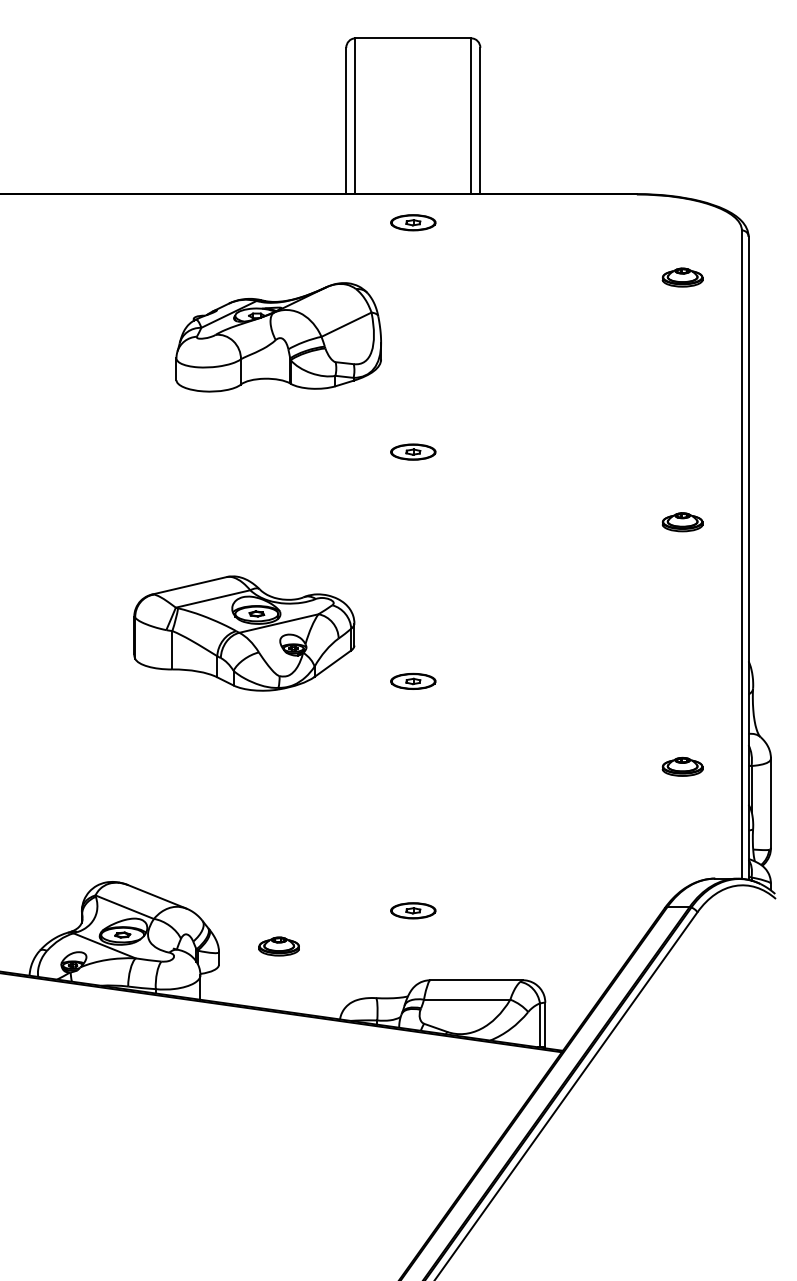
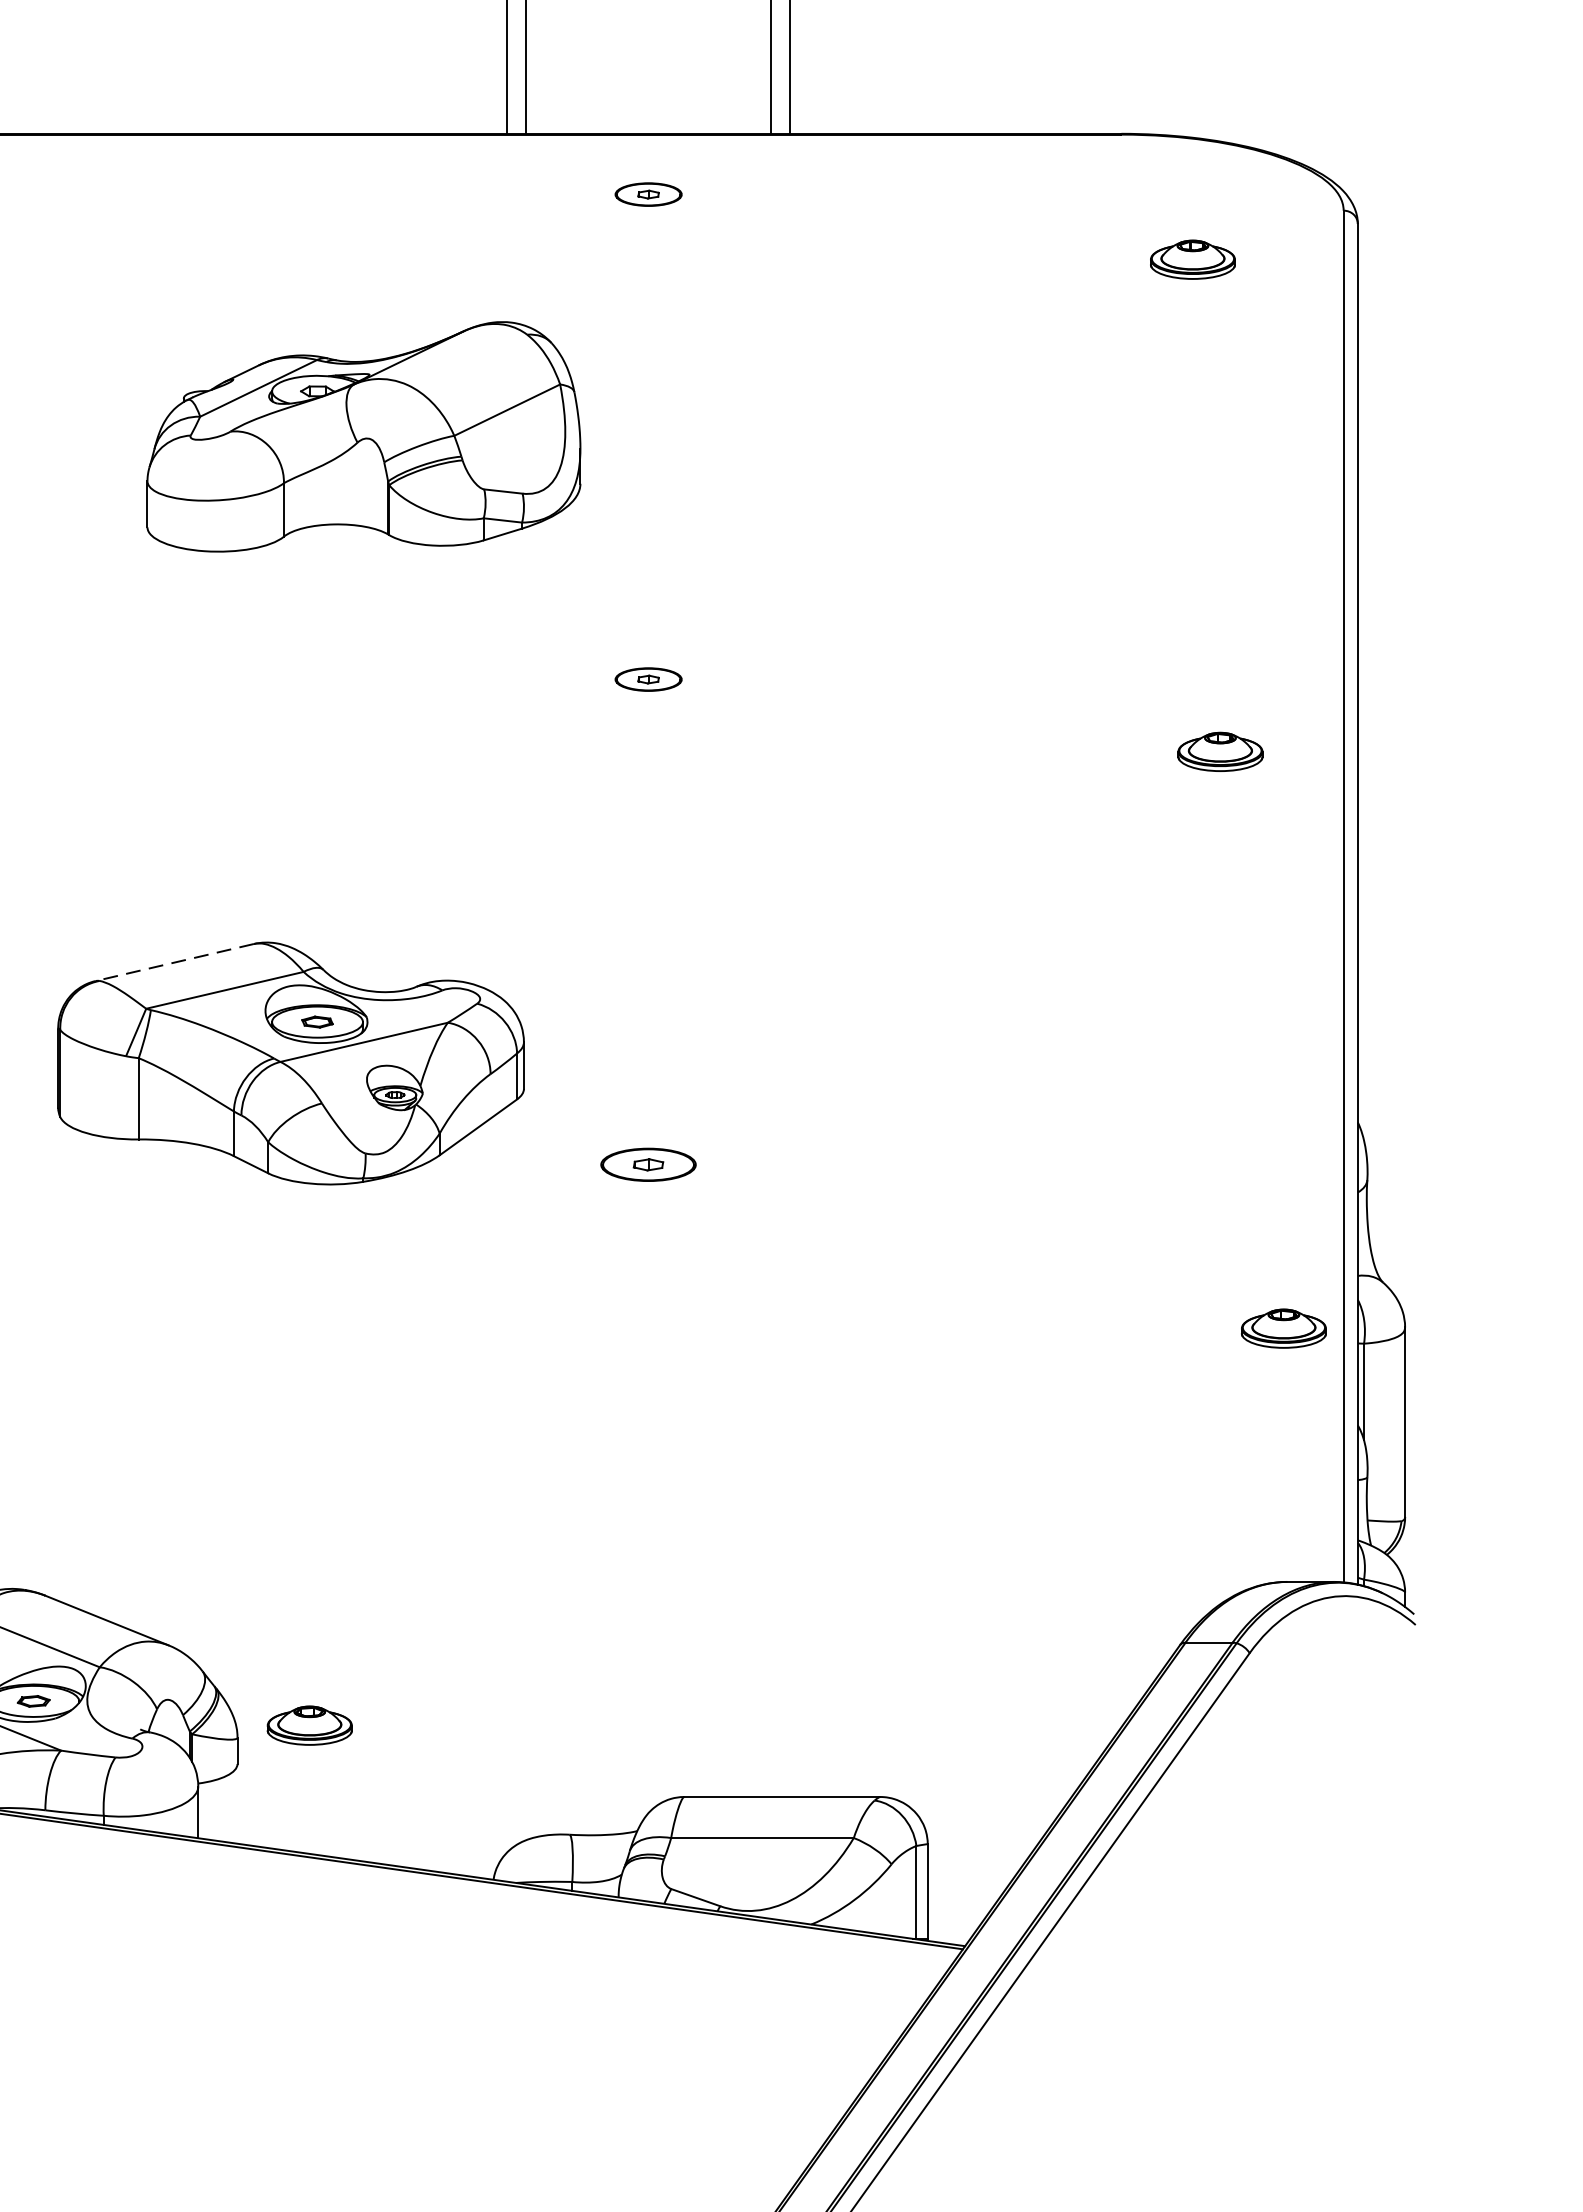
part: (413, 222) -> (648, 193), size x0.7
part: (682, 277) -> (1192, 259), moved
part: (413, 451) -> (648, 678), size x0.7
part: (682, 522) -> (1220, 752), moved
line: (188, 585) -> (172, 961), solid -> dashed
part: (682, 766) -> (1283, 1327), moved
part: (413, 910) -> (648, 1649), removed
part: (278, 946) -> (308, 1725), moved

